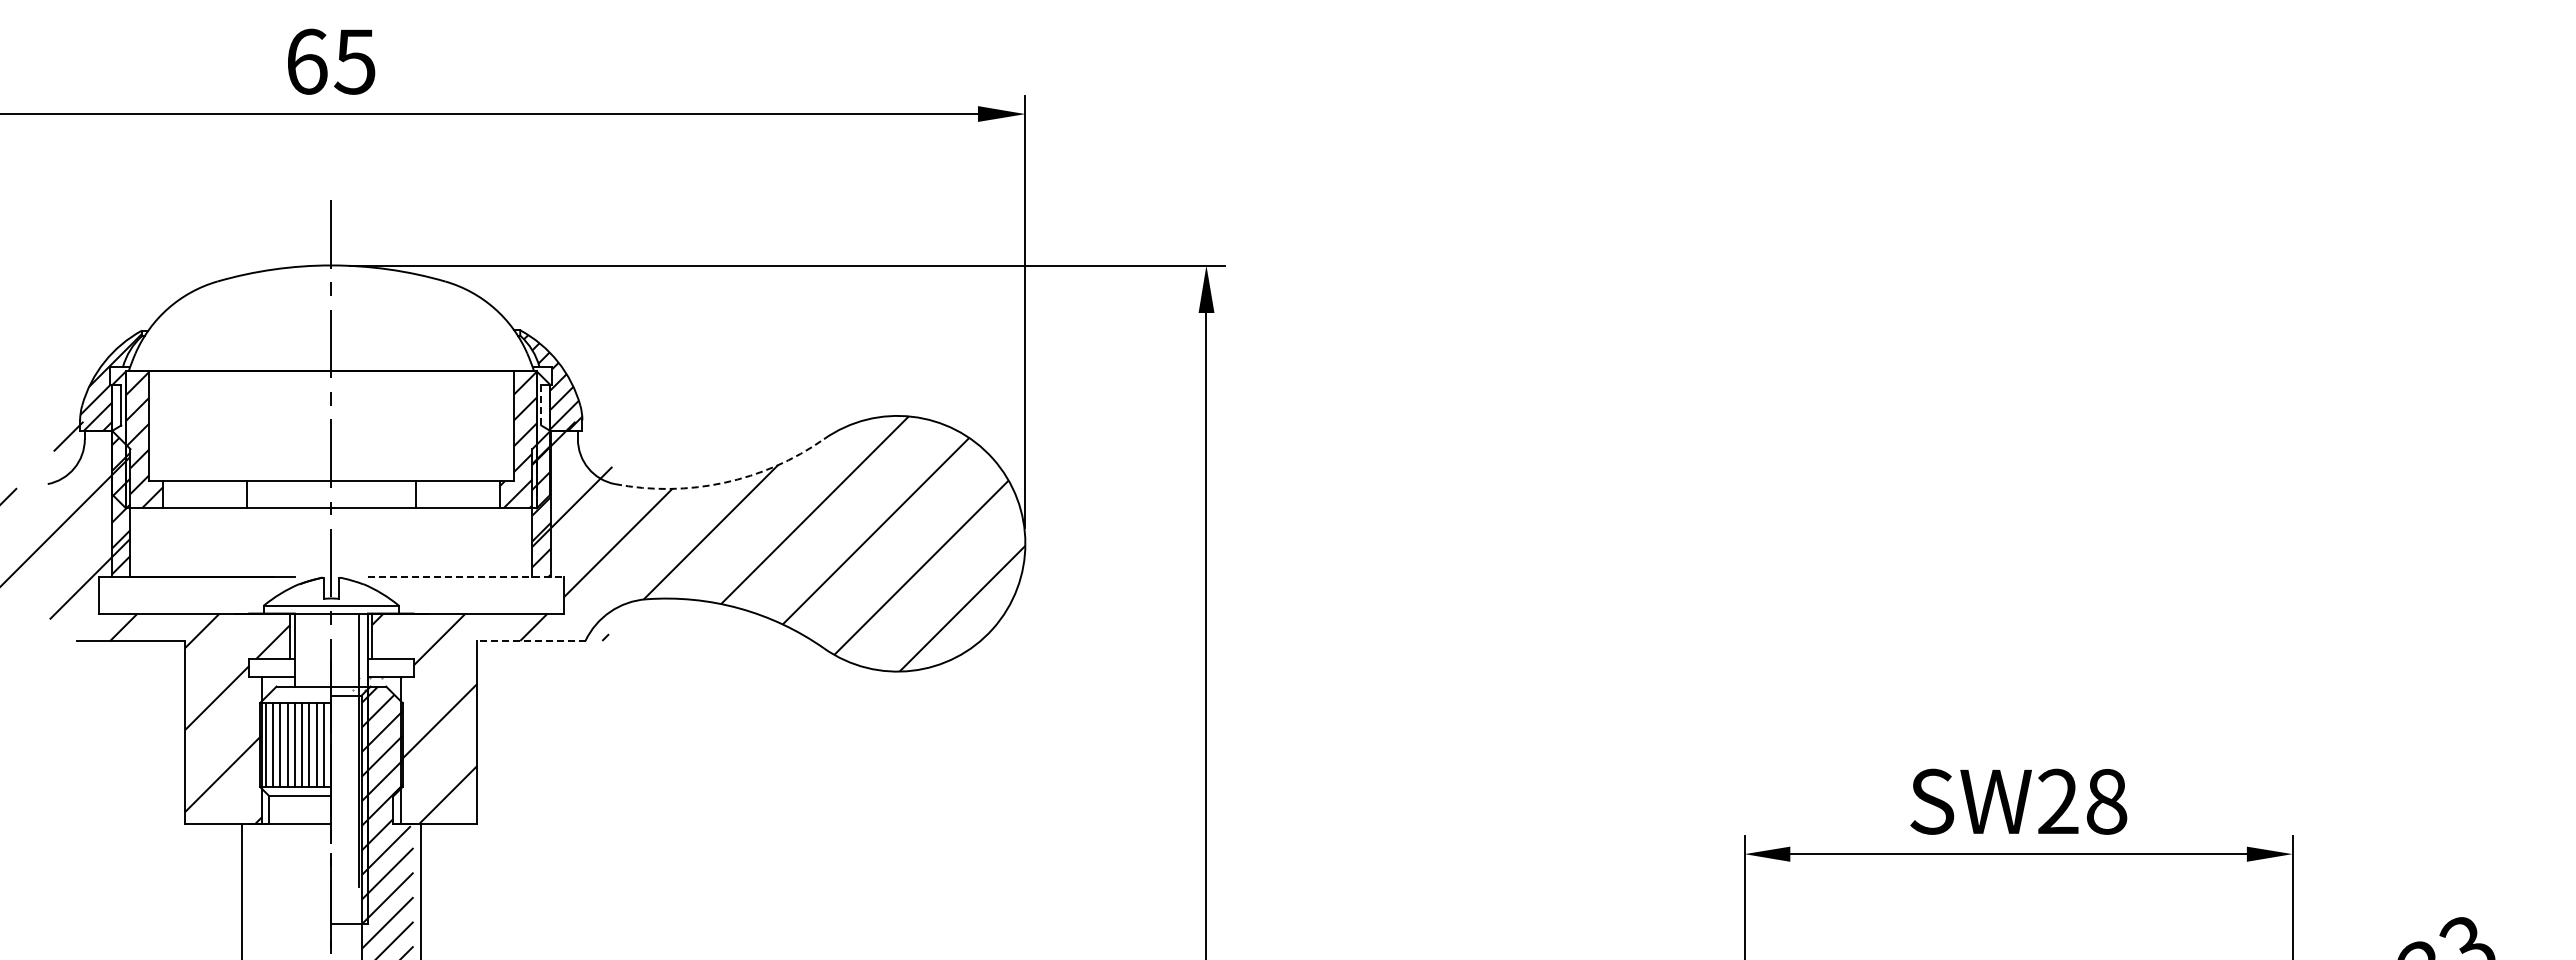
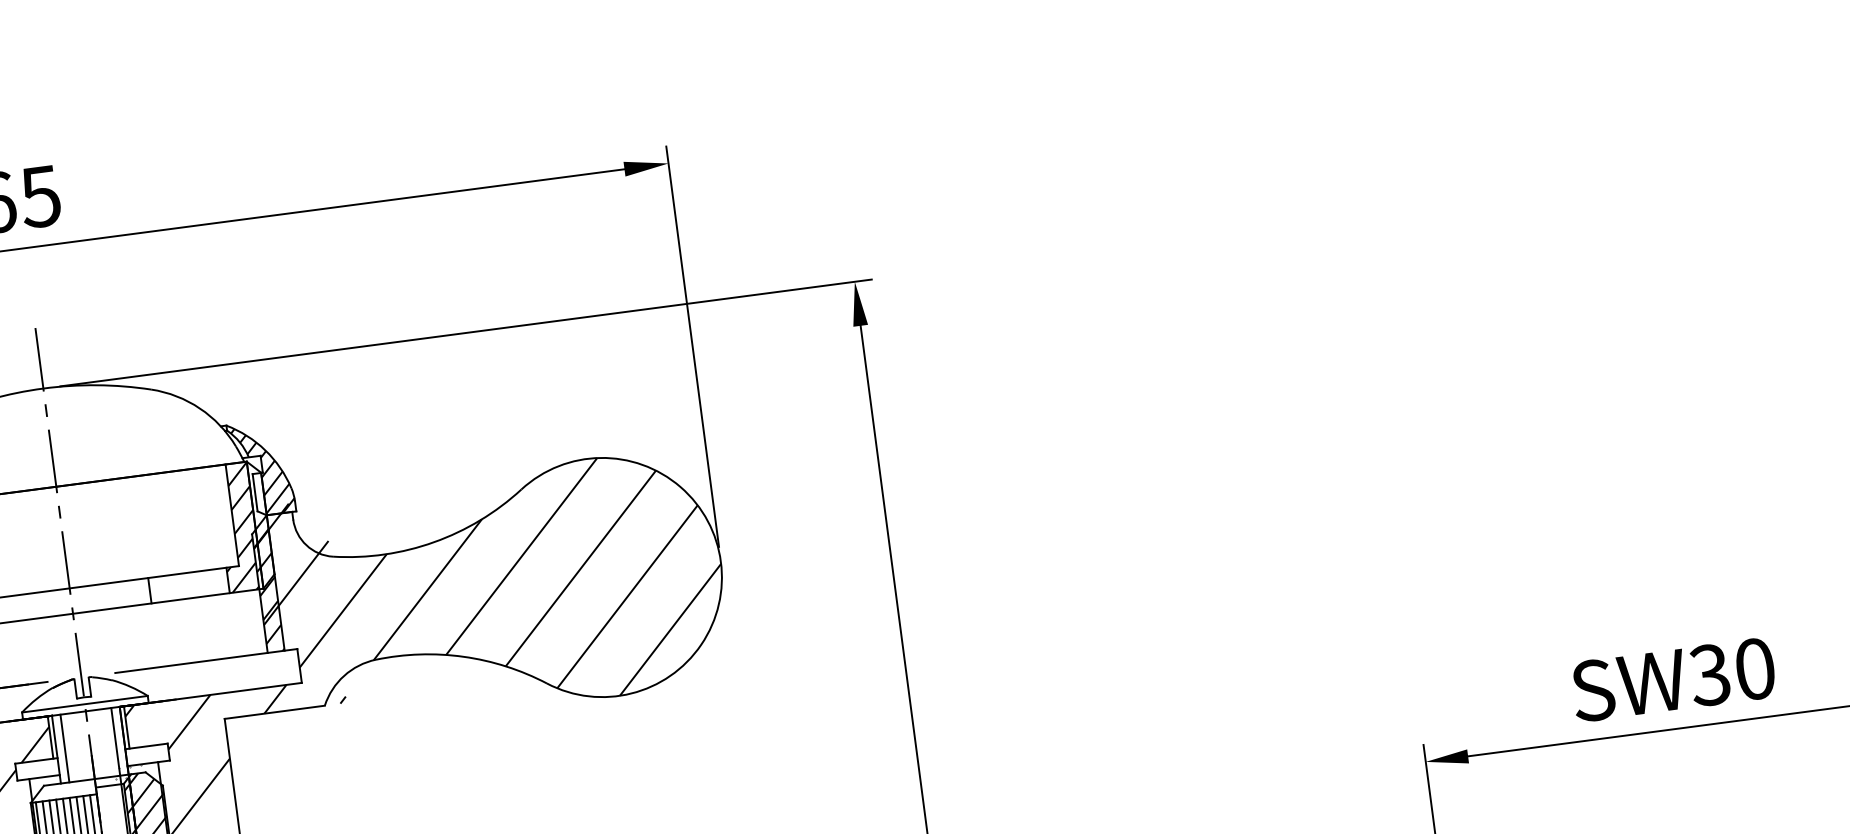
line: (541, 405) -> (255, 492), dashed -> solid
arc: (724, 482) -> (434, 541), dashed -> solid
line: (466, 577) -> (206, 661), dashed -> solid
line: (531, 640) -> (274, 711), dashed -> solid
line: (303, 649) -> (64, 748), added
text: (2082, 801) -> (1732, 671), SW28 -> SW30

